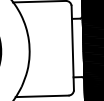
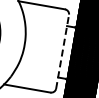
line: (72, 47) -> (62, 51), solid -> dashed

